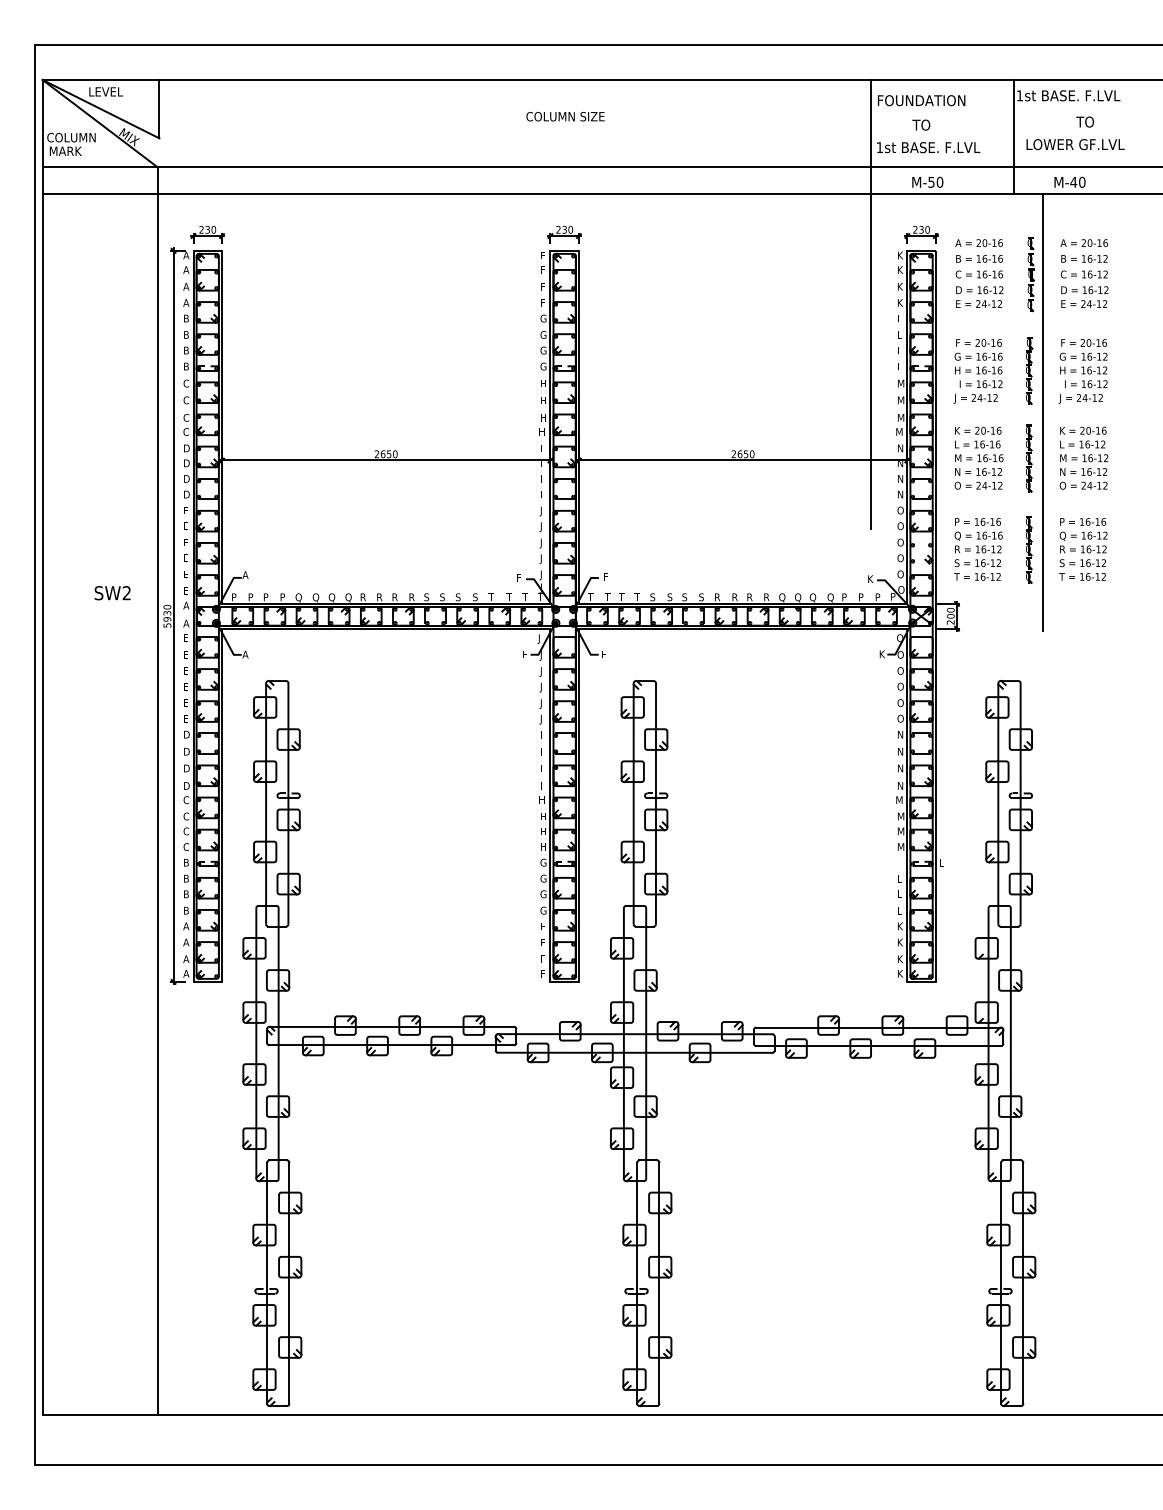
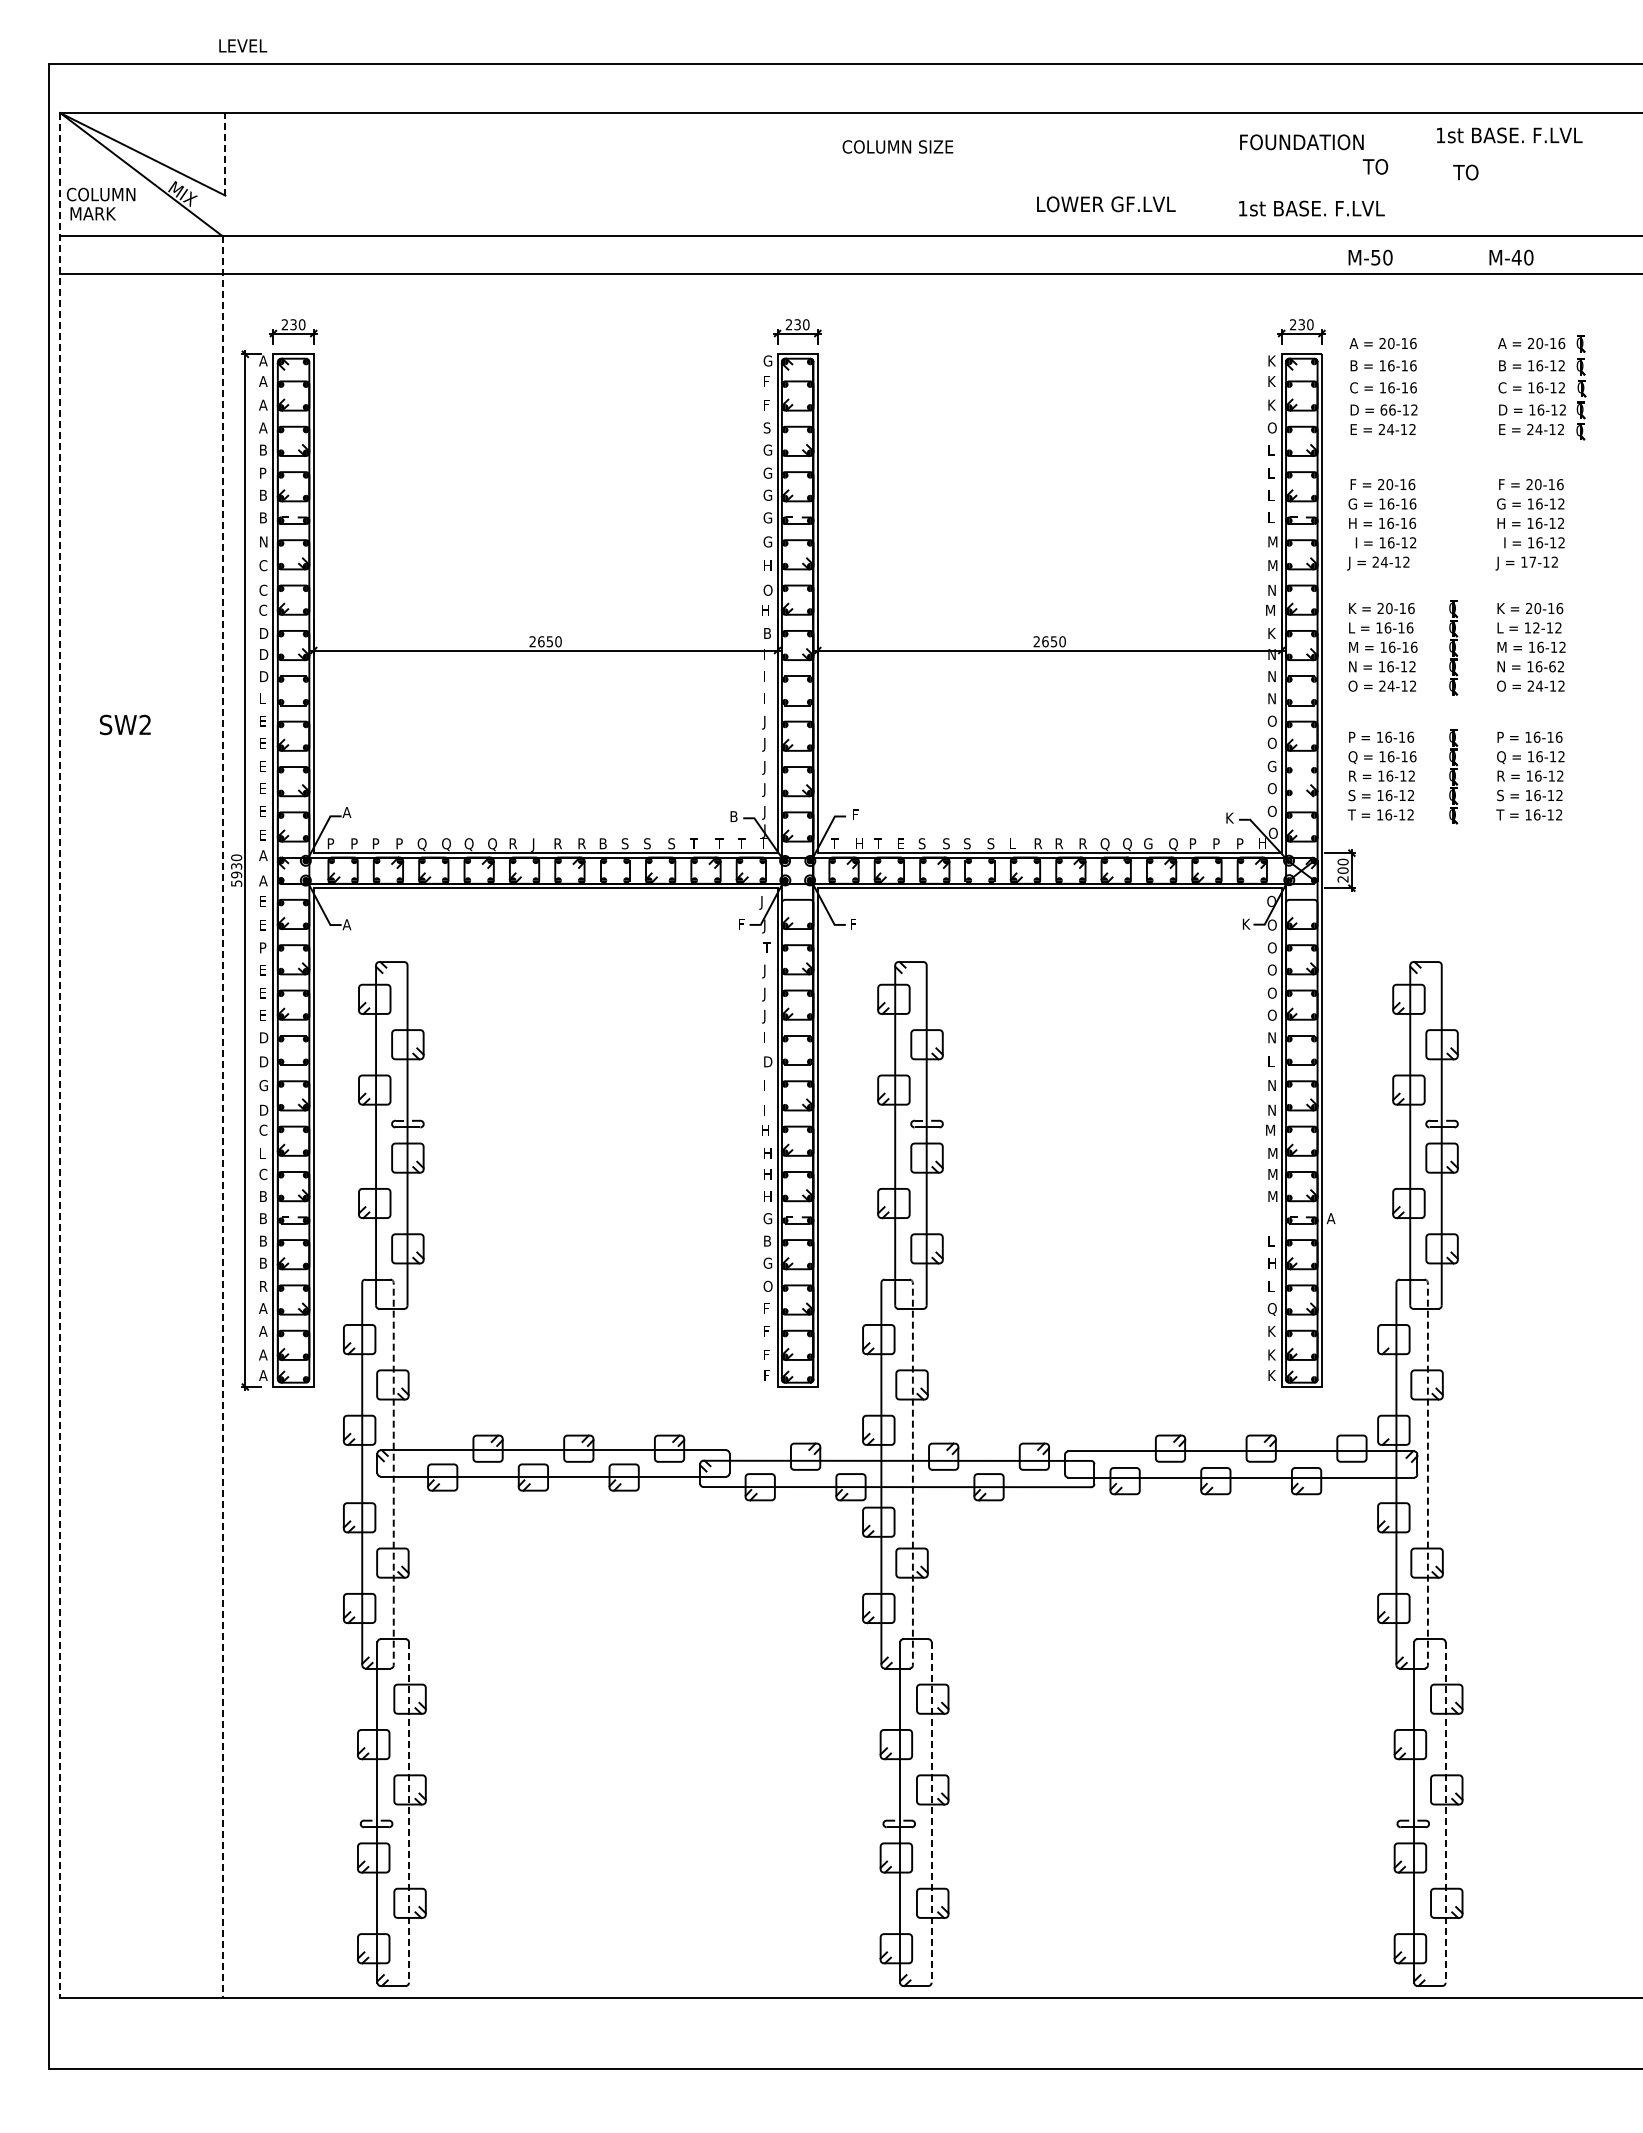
text: (106, 91) -> (243, 45), moved
line: (159, 108) -> (225, 153), solid -> dashed
text: (565, 116) -> (897, 146), moved
text: (1084, 122) -> (1465, 172), moved
text: (921, 124) -> (1375, 166), moved
line: (1014, 136) -> (1432, 193), removed
text: (1075, 144) -> (1106, 204), moved
text: (927, 182) -> (1370, 257), moved
text: (543, 255) -> (767, 360), F -> G
part: (1031, 274) -> (1581, 387), moved
text: (979, 289) -> (1383, 409), 16-12 -> 66-12
text: (542, 302) -> (766, 427), F -> S
text: (900, 302) -> (1271, 427), K -> O
line: (871, 304) -> (1230, 430), removed
text: (186, 335) -> (263, 473), B -> P
part: (1029, 370) -> (1454, 523), removed
text: (186, 383) -> (263, 541), C -> N
text: (543, 383) -> (767, 541), H -> G
text: (1082, 397) -> (1528, 561), 24-12 -> 17-12
line: (1043, 412) -> (1473, 582), removed
text: (543, 417) -> (767, 589), H -> O
text: (901, 417) -> (1273, 589), M -> N
text: (1087, 444) -> (1536, 627), 16-12 -> 12-12
text: (543, 448) -> (767, 633), I -> B
text: (900, 448) -> (1272, 633), N -> K
text: (1099, 471) -> (1552, 666), 16-12 -> 16-62
text: (187, 494) -> (264, 698), D -> L
text: (901, 542) -> (1273, 766), O -> G
text: (519, 578) -> (733, 816), F -> B
text: (112, 592) -> (125, 724), moved
text: (893, 596) -> (1261, 842), P -> H
text: (379, 597) -> (535, 844), R -> J
text: (426, 597) -> (602, 843), S -> B
text: (607, 597) -> (858, 843), T -> H
text: (637, 597) -> (900, 843), T -> E
text: (717, 597) -> (1013, 843), R -> L
text: (814, 597) -> (1150, 844), Q -> G
text: (186, 670) -> (263, 947), E -> P
text: (542, 672) -> (766, 949), J -> T
line: (42, 747) -> (60, 1055), solid -> dashed
text: (543, 751) -> (768, 1061), I -> D
text: (900, 751) -> (1271, 1061), N -> L
text: (186, 768) -> (263, 1085), D -> G
line: (157, 791) -> (222, 1117), solid -> dashed
text: (186, 815) -> (263, 1152), C -> L
text: (186, 847) -> (263, 1196), C -> B
text: (941, 862) -> (1330, 1218), L -> A
text: (543, 878) -> (767, 1240), G -> B
text: (900, 894) -> (1272, 1263), L -> H
text: (187, 910) -> (264, 1286), B -> R
text: (545, 910) -> (770, 1285), G -> O
text: (900, 927) -> (1271, 1309), K -> Q
line: (278, 1038) -> (393, 1466), solid -> dashed
line: (645, 1038) -> (912, 1466), solid -> dashed
line: (1010, 1038) -> (1427, 1466), solid -> dashed
line: (289, 1283) -> (408, 1813), solid -> dashed
line: (659, 1283) -> (931, 1813), solid -> dashed
line: (1023, 1283) -> (1445, 1813), solid -> dashed

